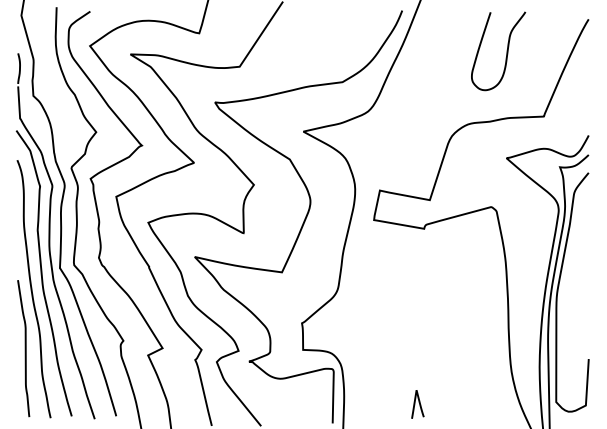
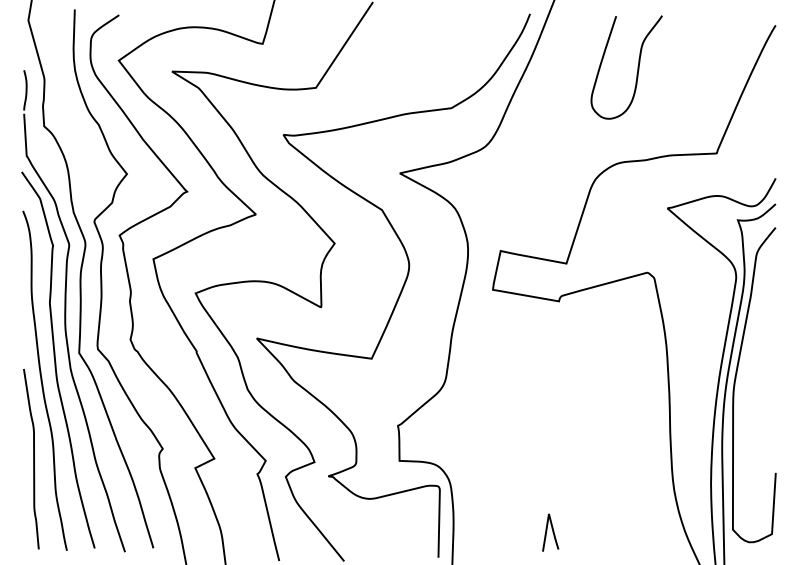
curve: (506, 51) -> (637, 67), moved

